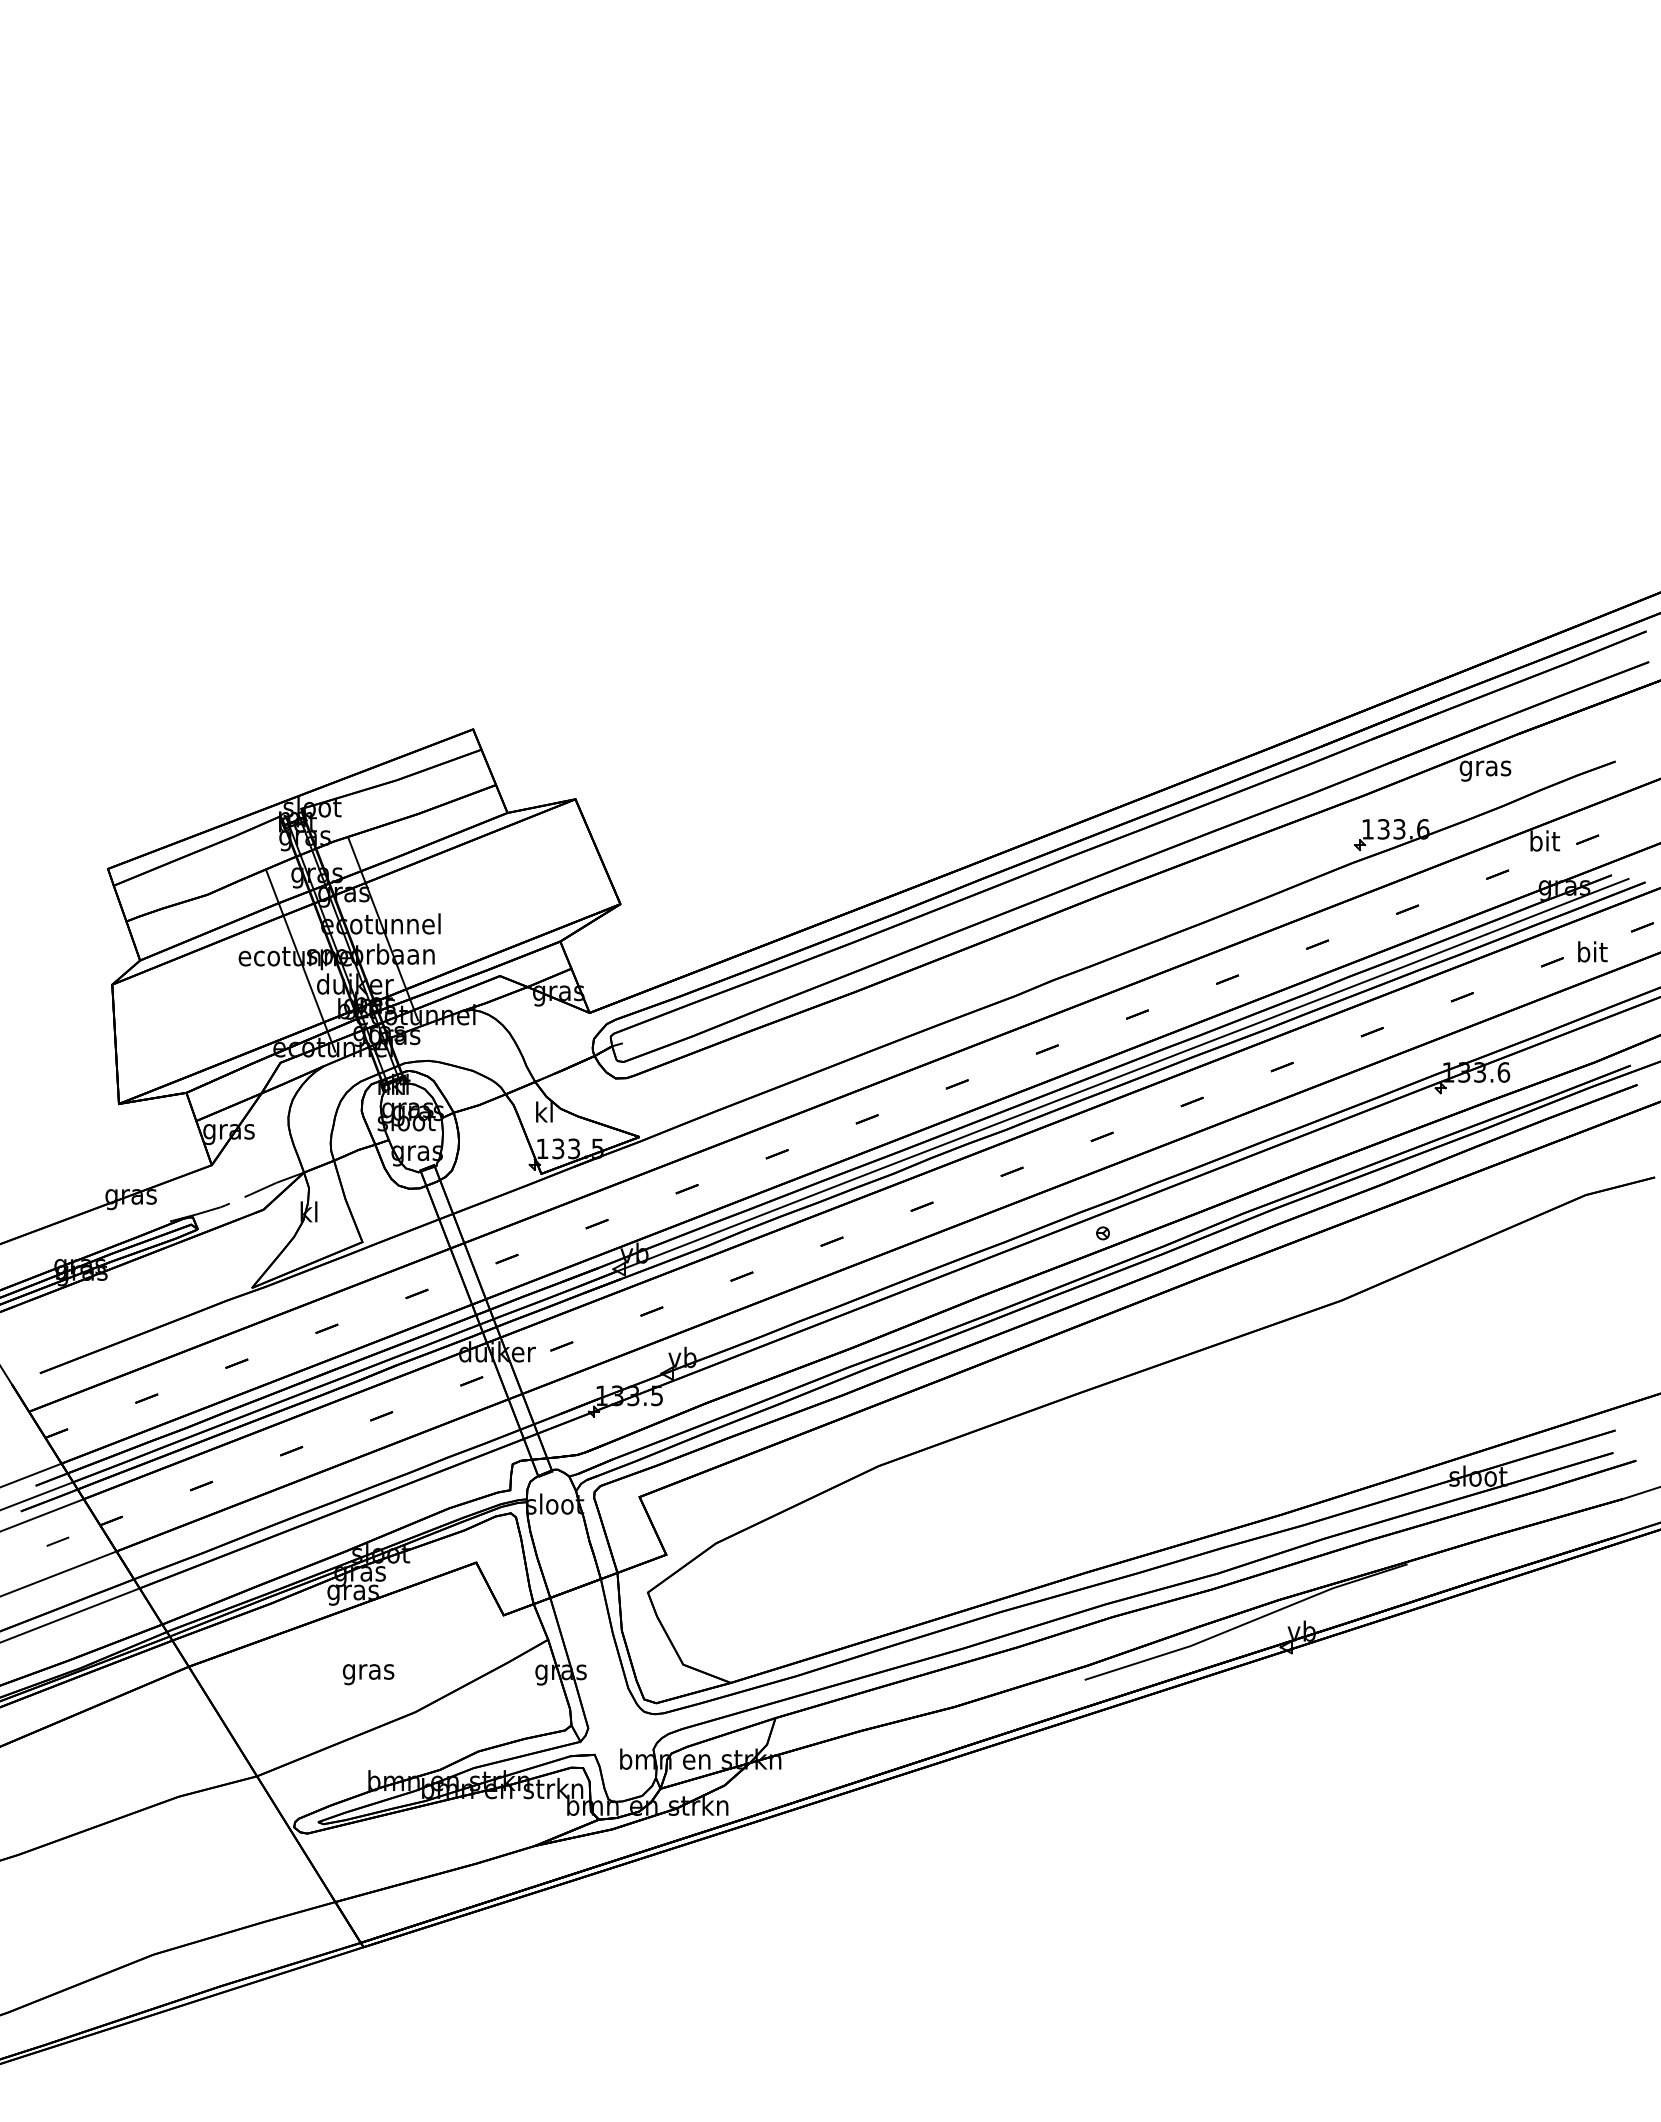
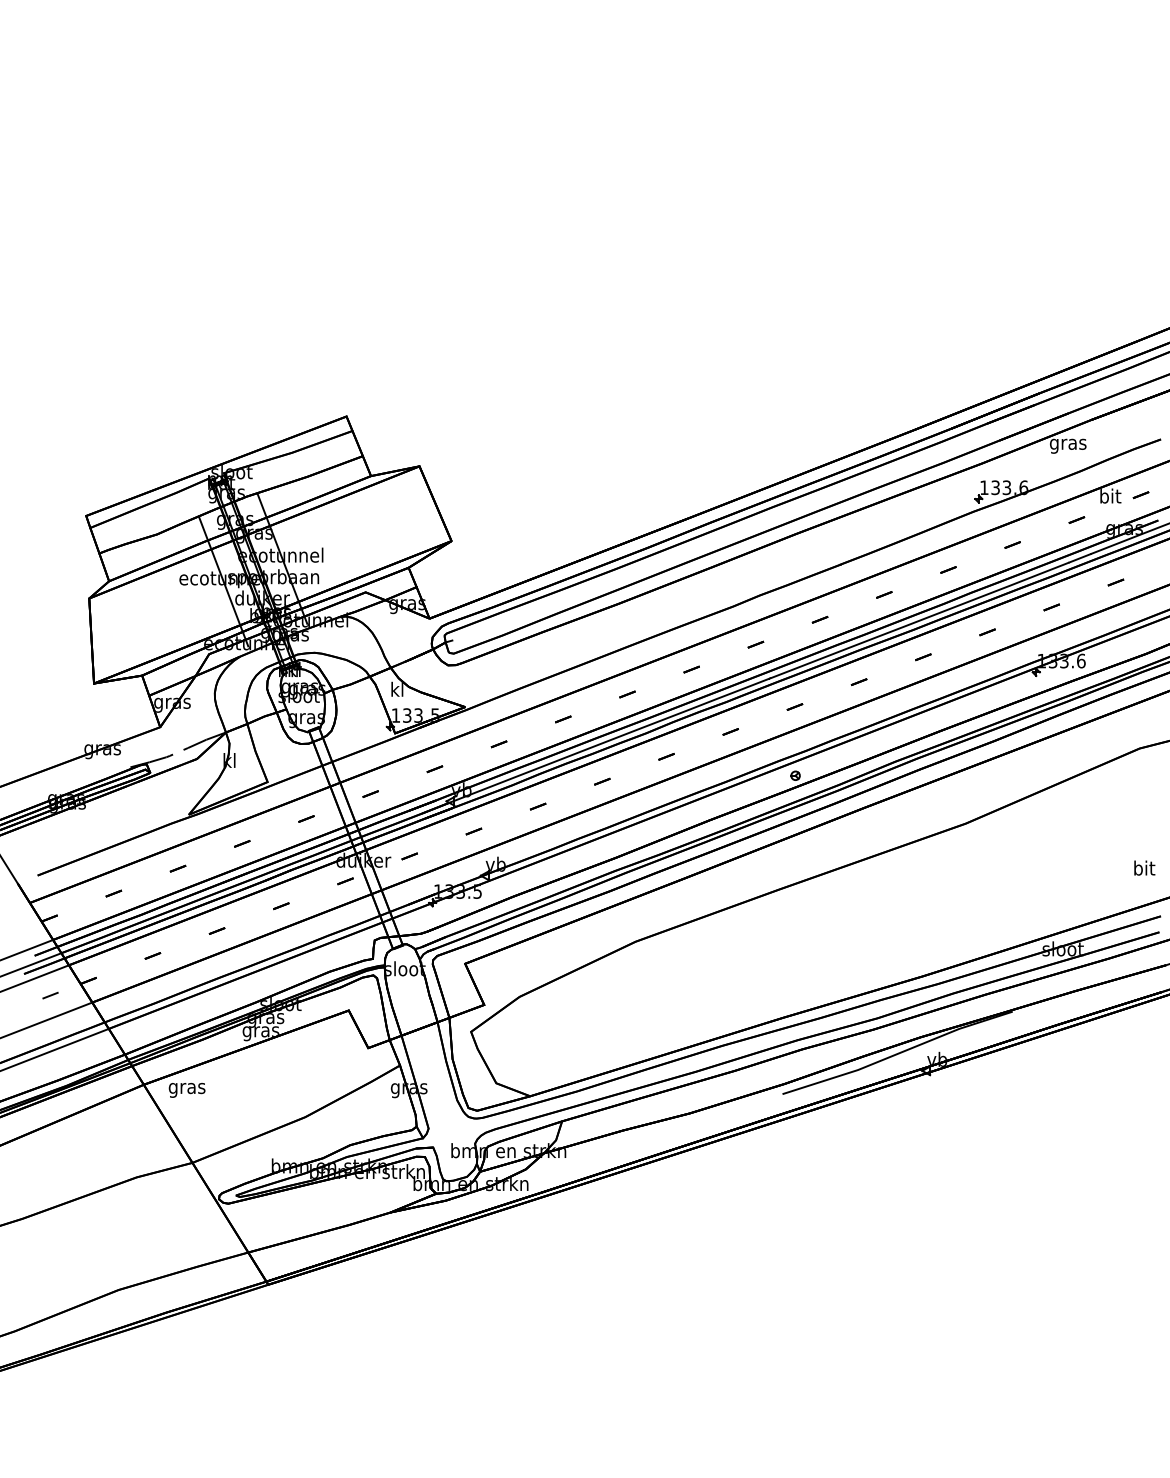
text: (1592, 951) -> (1144, 867), moved
text: (368, 1674) -> (187, 1090), moved

